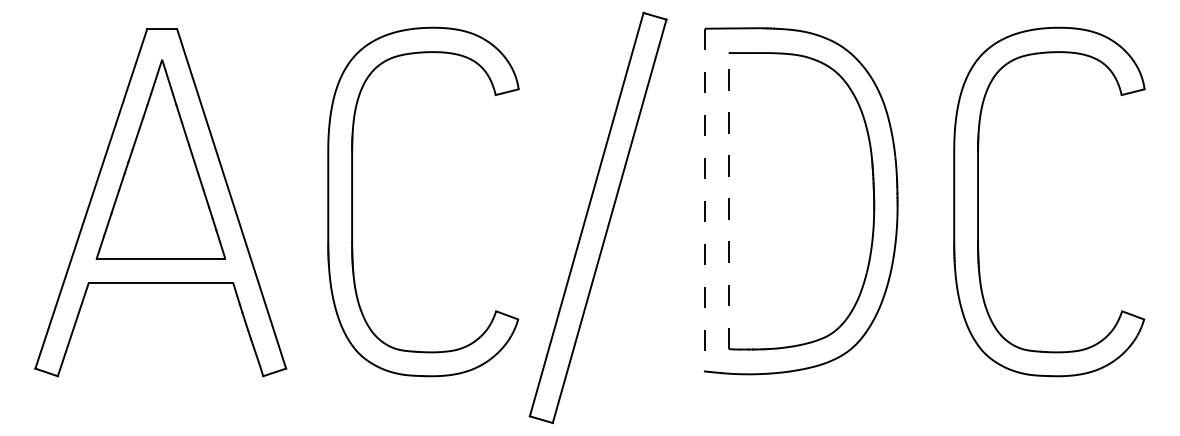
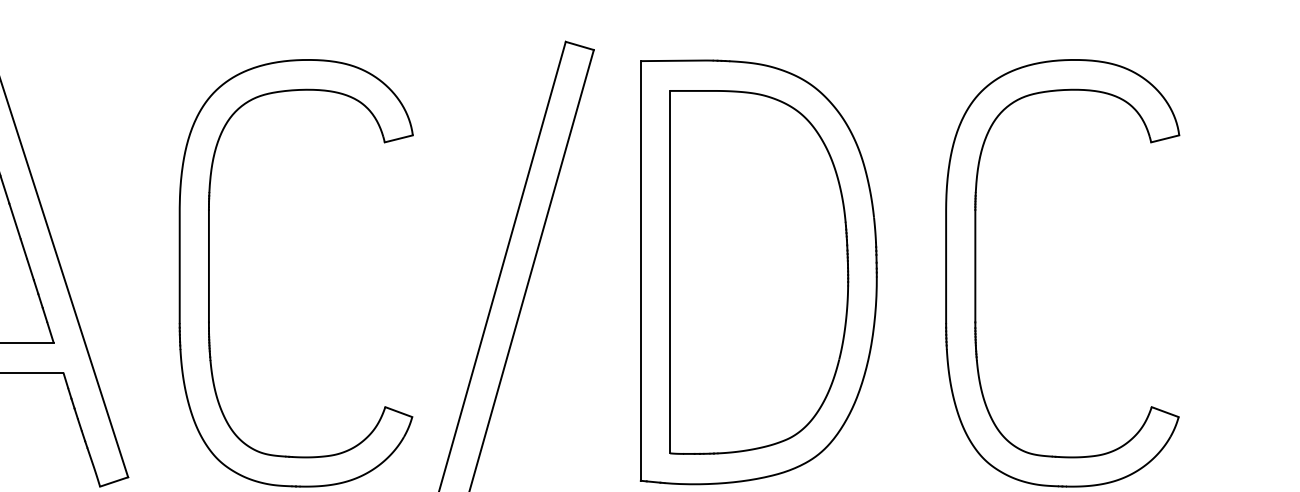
line: (704, 200) -> (640, 271), dashed -> solid
line: (728, 201) -> (669, 272), dashed -> solid

